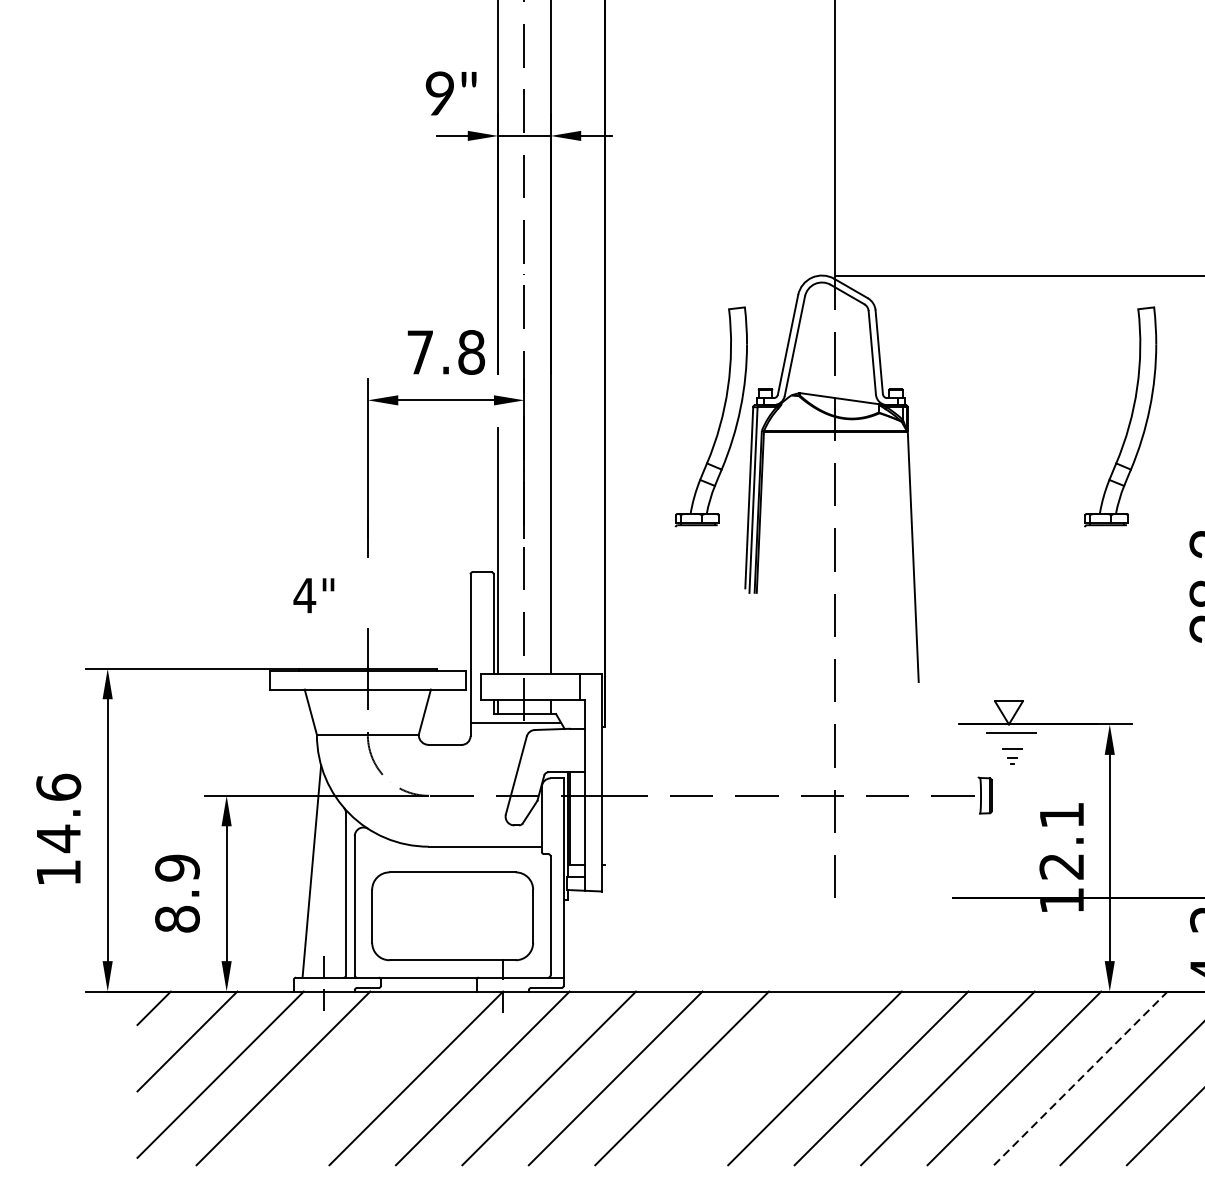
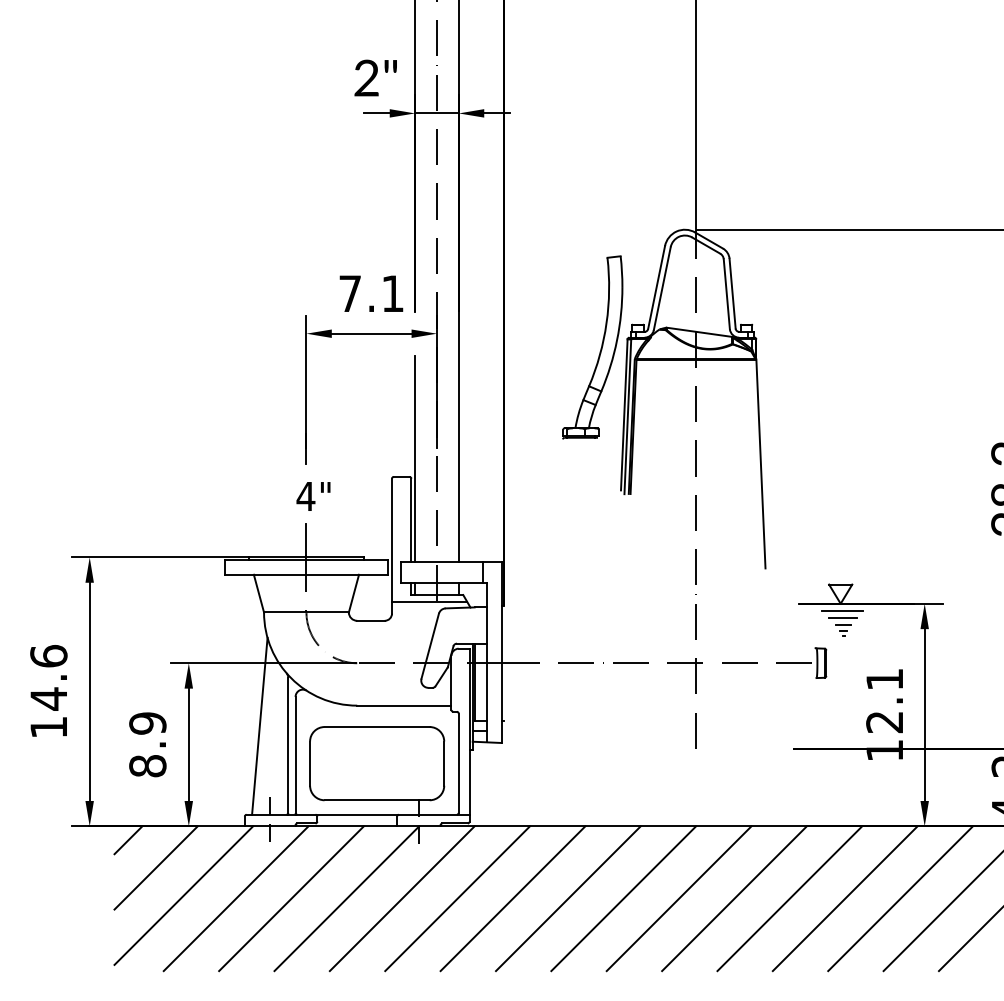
text: (439, 94) -> (366, 78), 9" -> 2"
text: (471, 352) -> (392, 293), 7.8 -> 7.1
part: (1129, 418) -> (941, 348), removed
text: (313, 595) -> (313, 496), moved
line: (1012, 740) -> (843, 617), added
line: (349, 1078) -> (291, 898), added
line: (748, 1078) -> (623, 898), added
line: (1080, 1078) -> (900, 898), dashed -> solid

